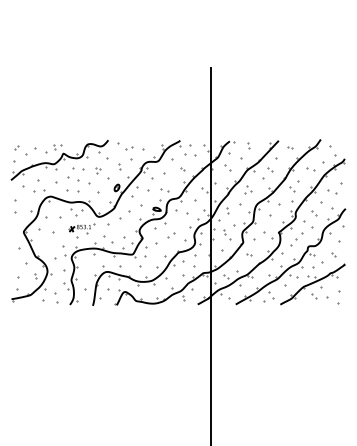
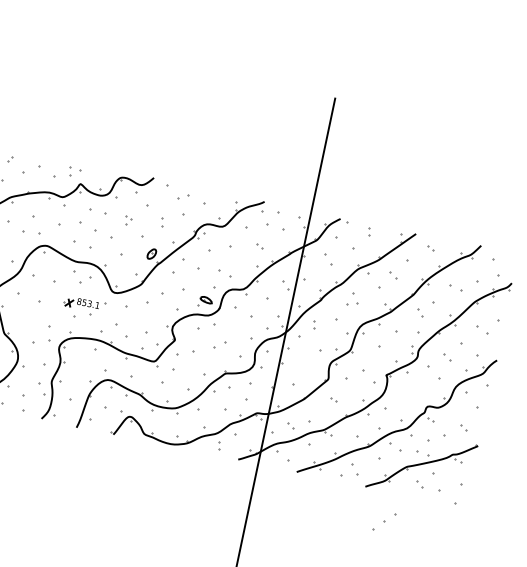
part: (227, 234) -> (306, 361), removed
part: (296, 239) -> (383, 522), moved

